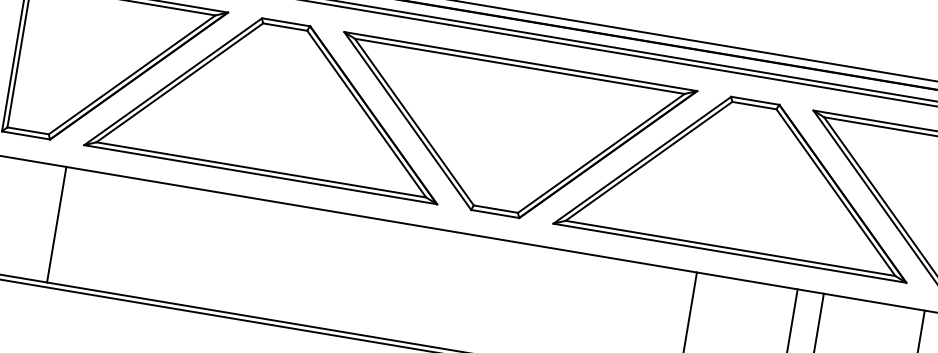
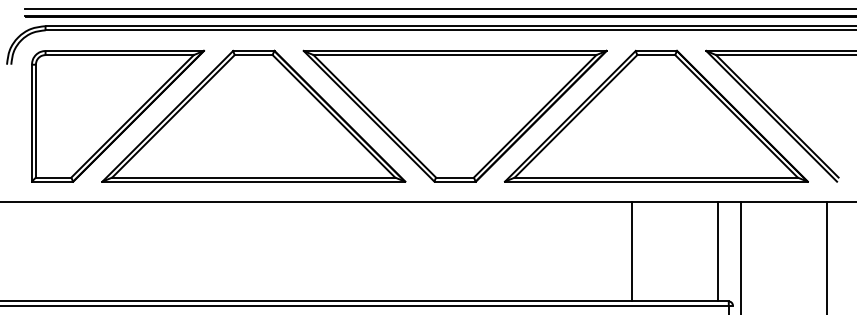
line: (56, 224) -> (90, 251), removed

